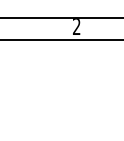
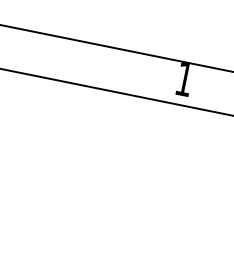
text: (76, 26) -> (184, 78), 2 -> 1

